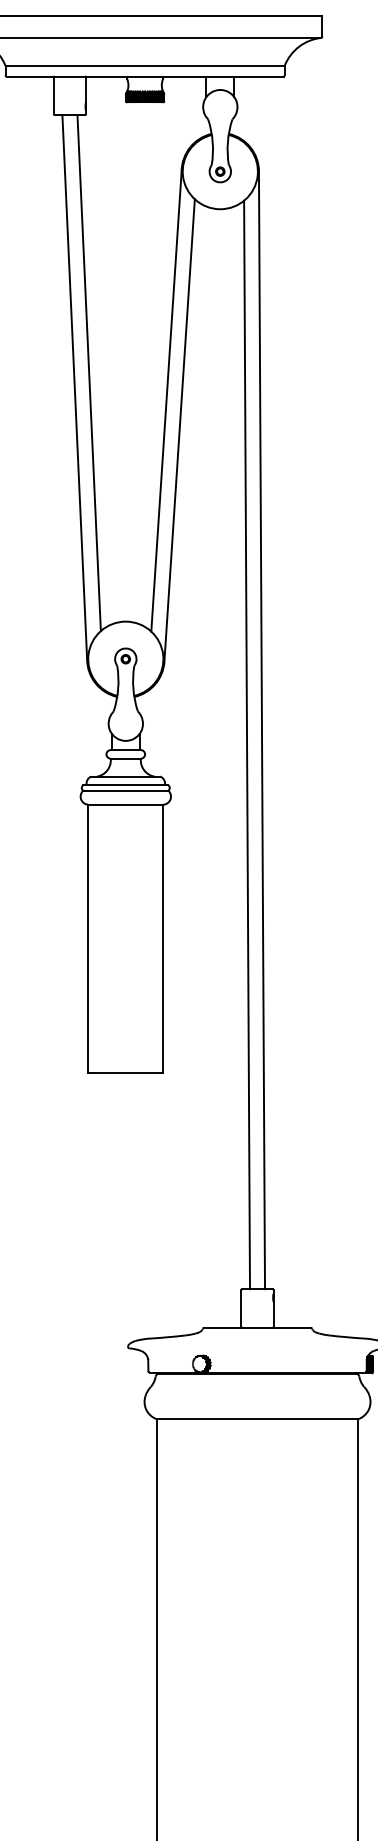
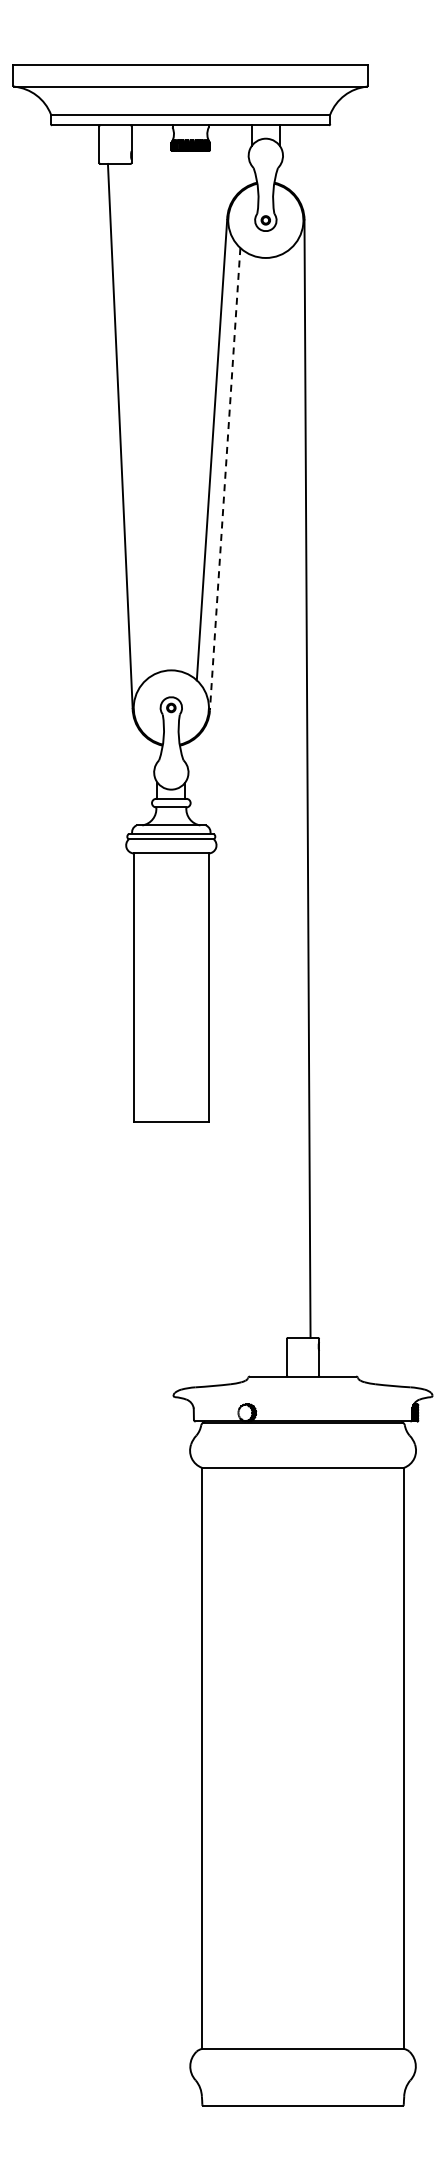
line: (88, 372) -> (134, 421), removed
line: (179, 430) -> (225, 479), solid -> dashed
line: (246, 744) -> (292, 793), removed

